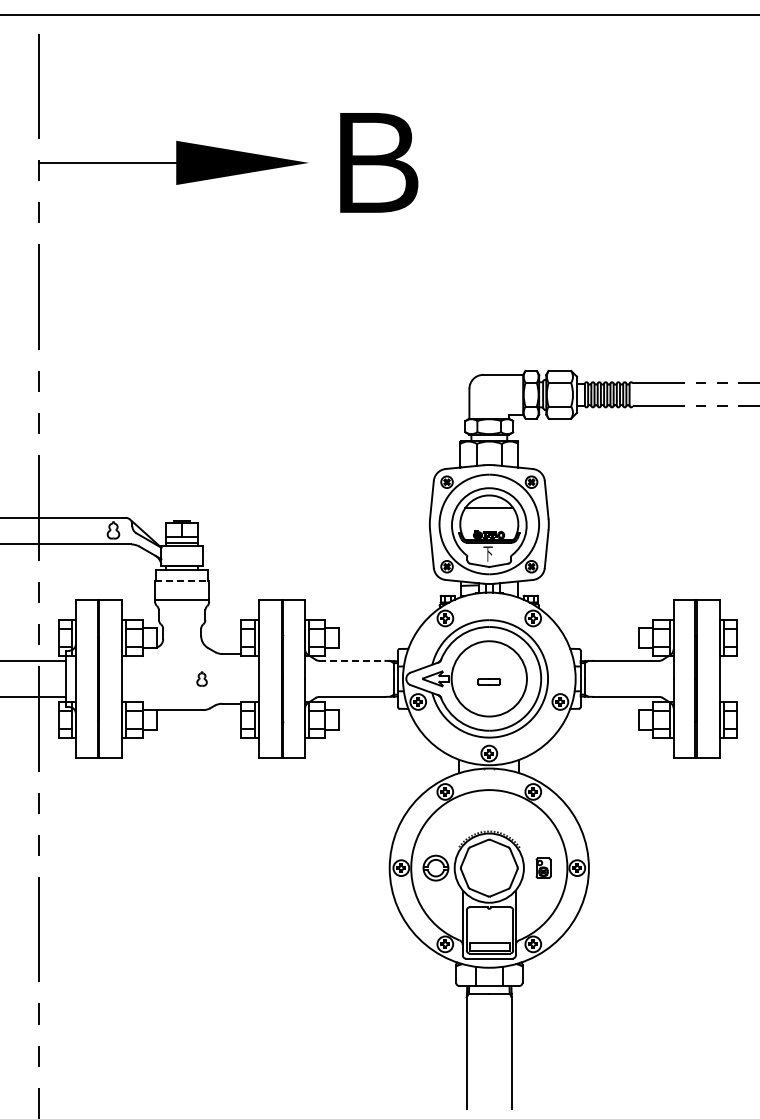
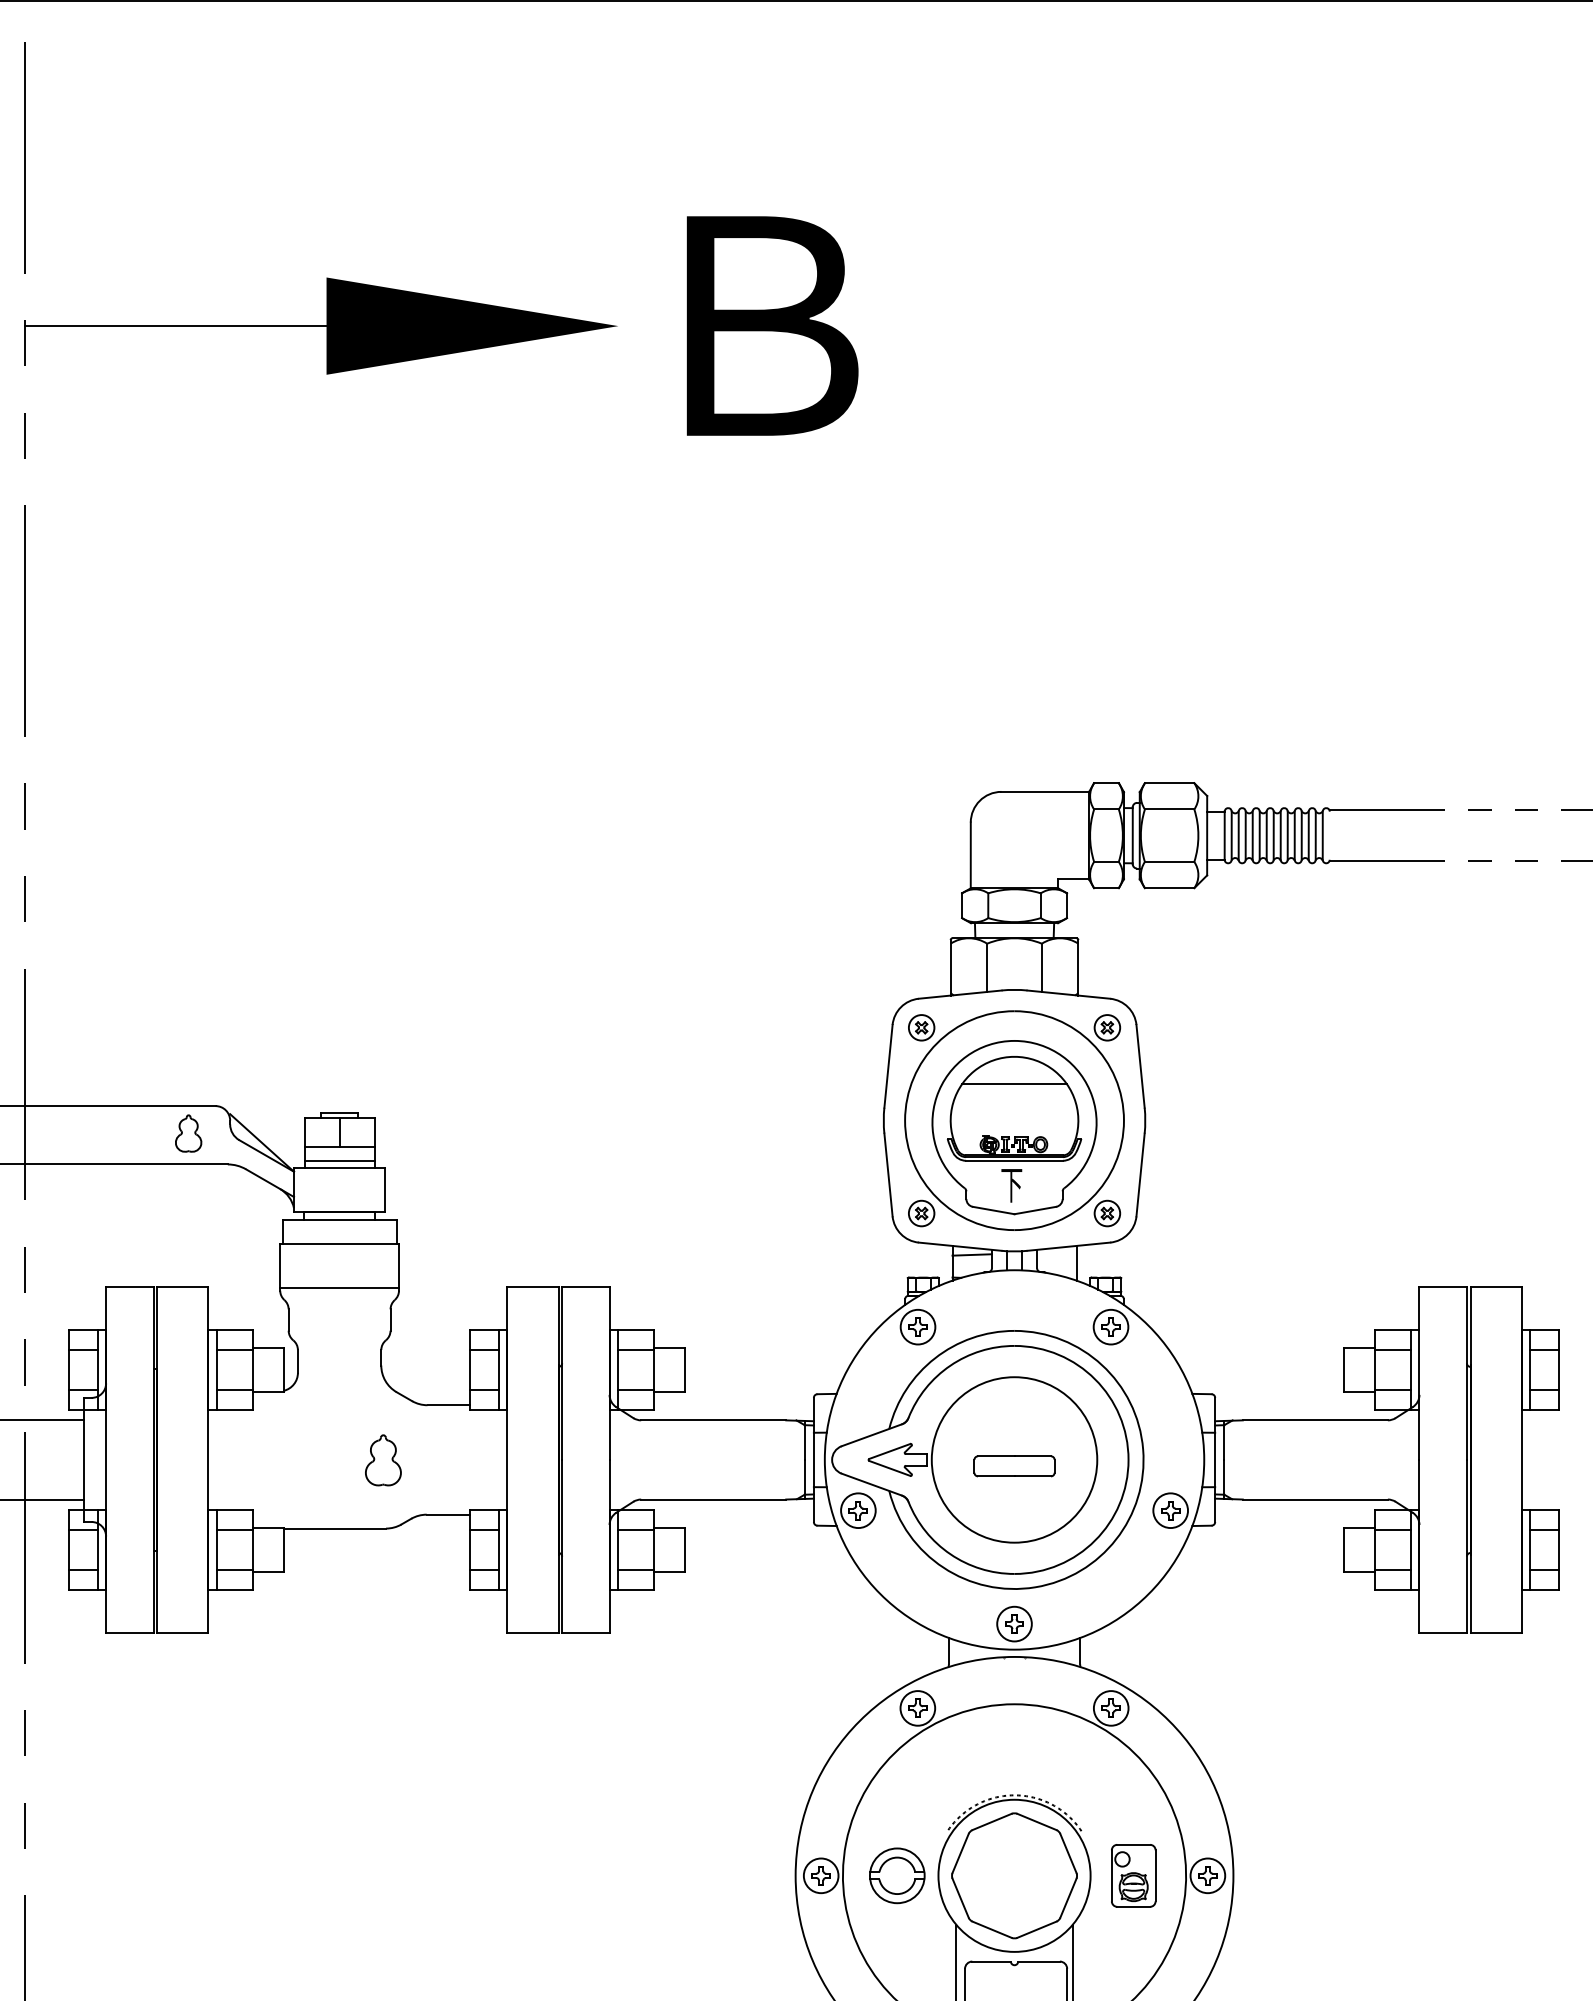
line: (182, 580) -> (340, 1243), dashed -> solid
line: (352, 660) -> (713, 1419), dashed -> solid
part: (201, 678) -> (382, 1459), size x1.67
part: (489, 681) -> (1014, 1465), size x1.67
part: (543, 868) -> (1133, 1876), size x1.43

